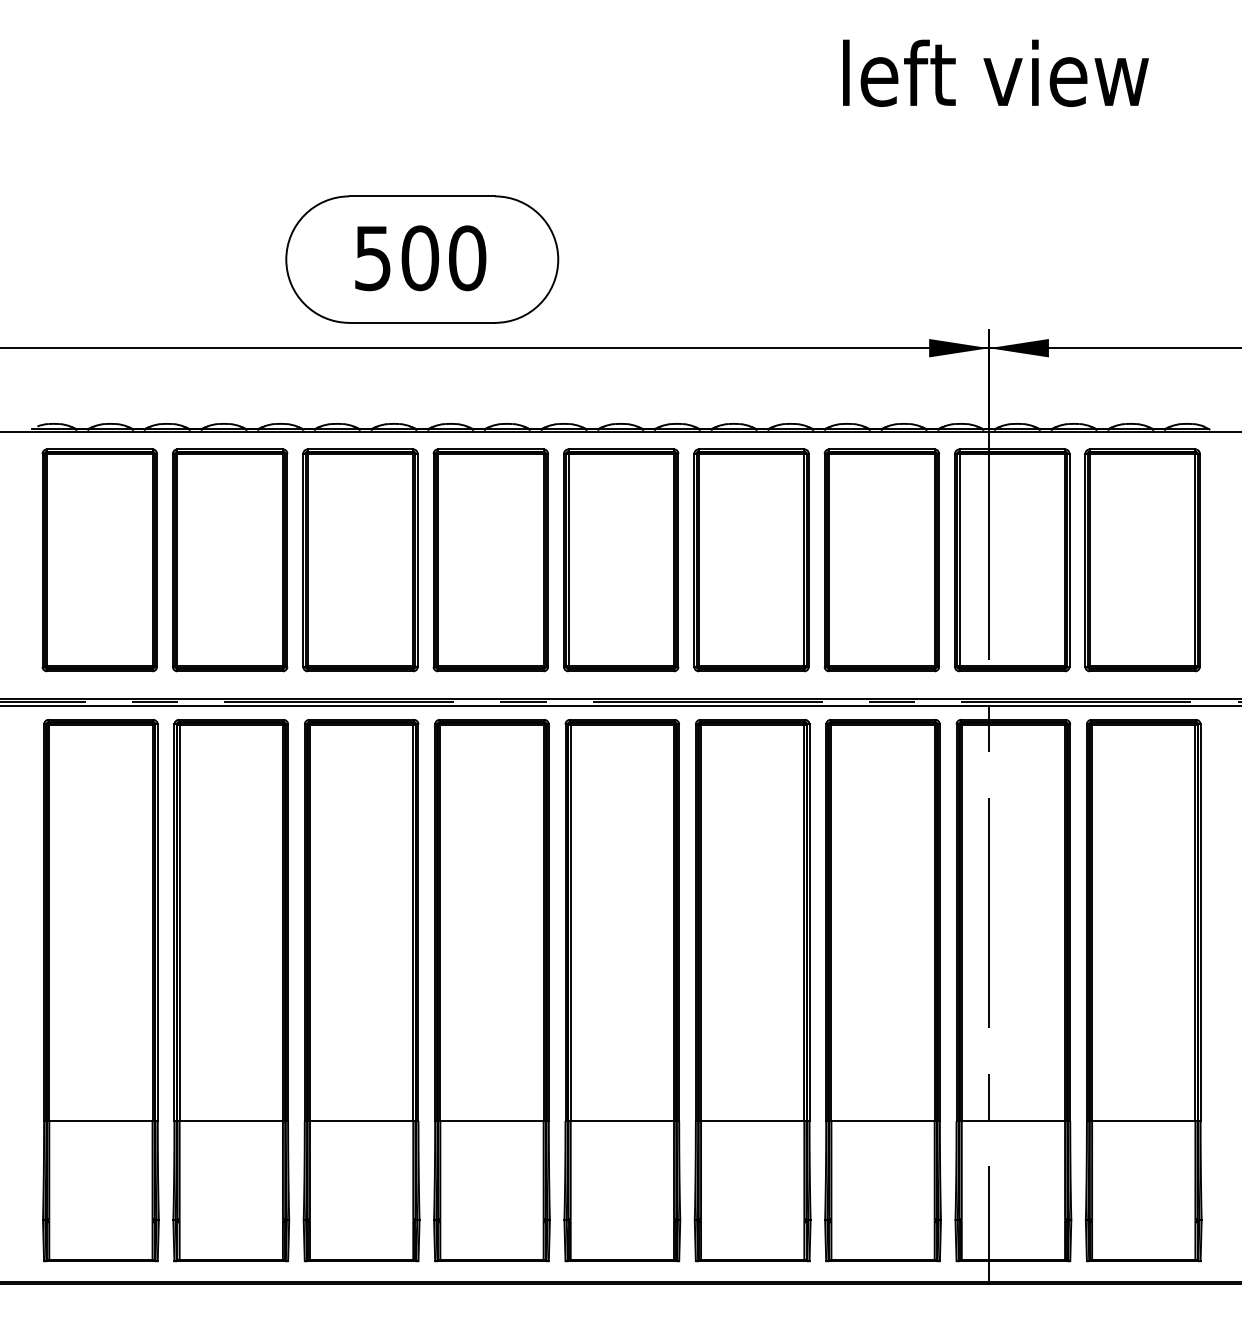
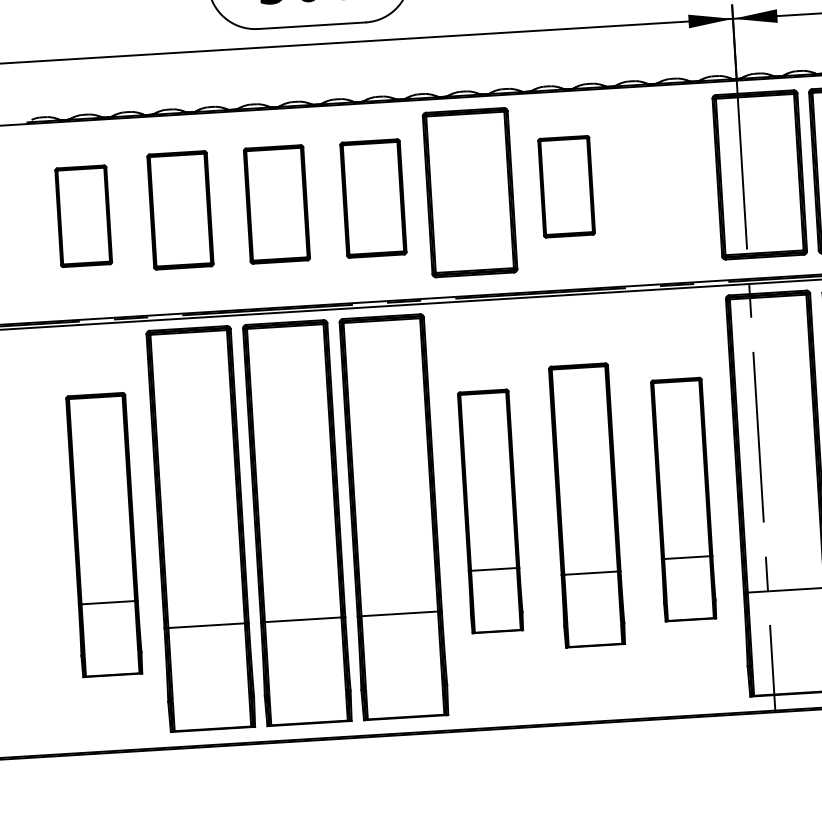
part: (99, 560) -> (83, 216), size x0.6
part: (230, 560) -> (180, 210), size x0.7
part: (360, 560) -> (276, 204), size x0.7
part: (490, 560) -> (373, 198), size x0.7
part: (751, 560) -> (566, 186), size x0.6
part: (881, 560) -> (662, 180), removed
part: (100, 990) -> (103, 534), size x0.7
part: (622, 990) -> (490, 511), size x0.6
part: (752, 990) -> (586, 505), size x0.7
part: (882, 990) -> (683, 499), size x0.6

